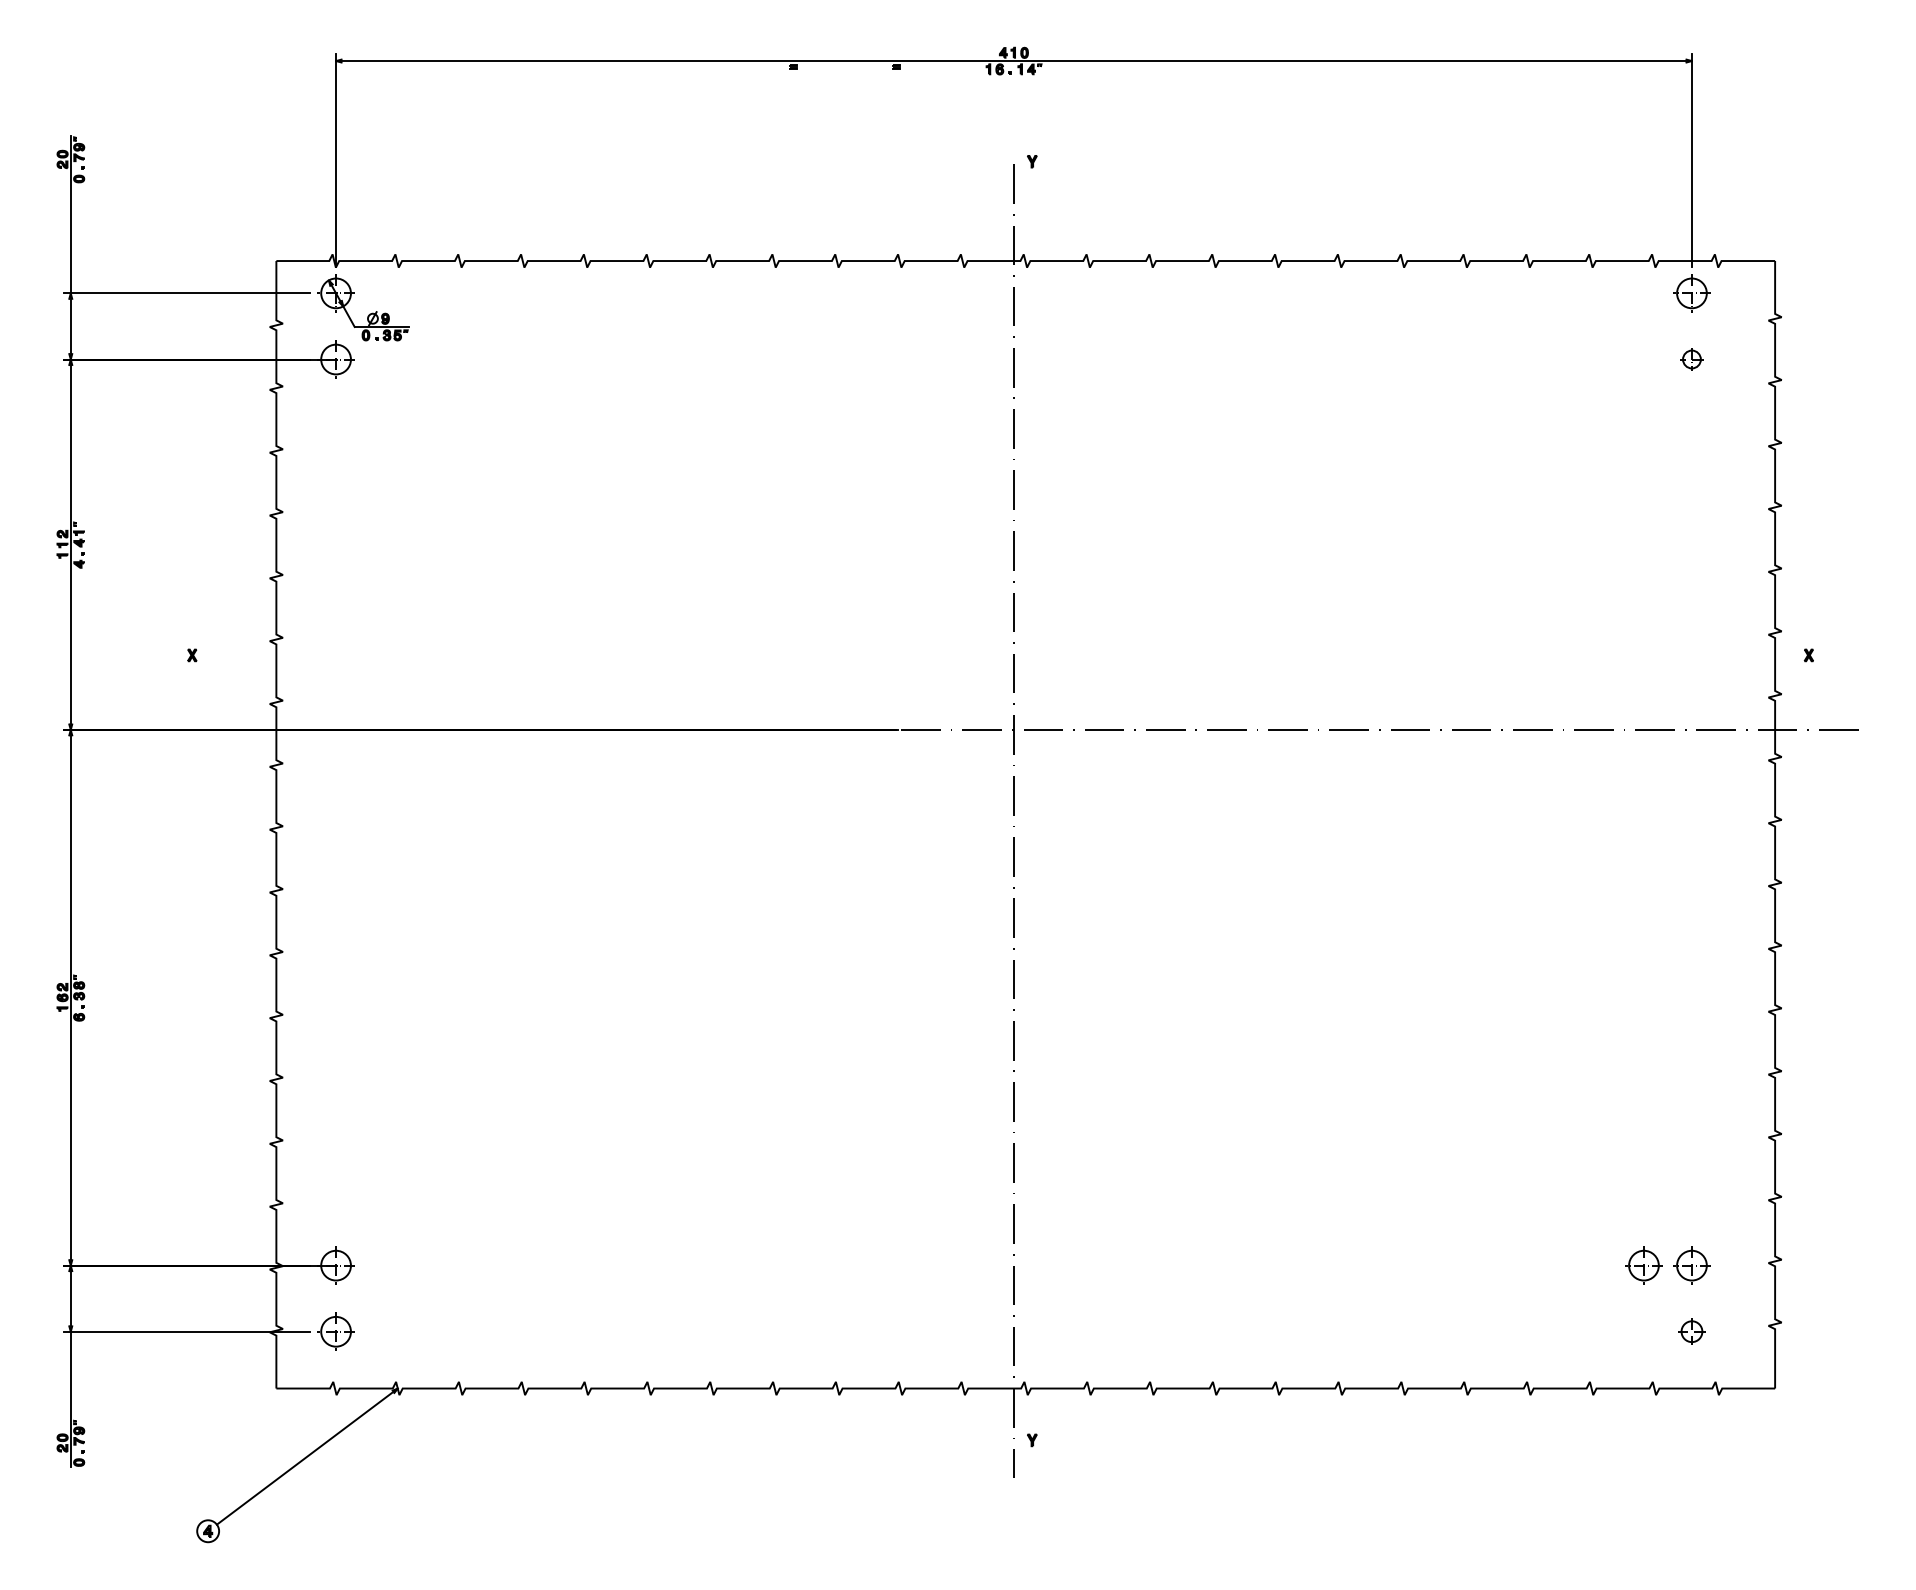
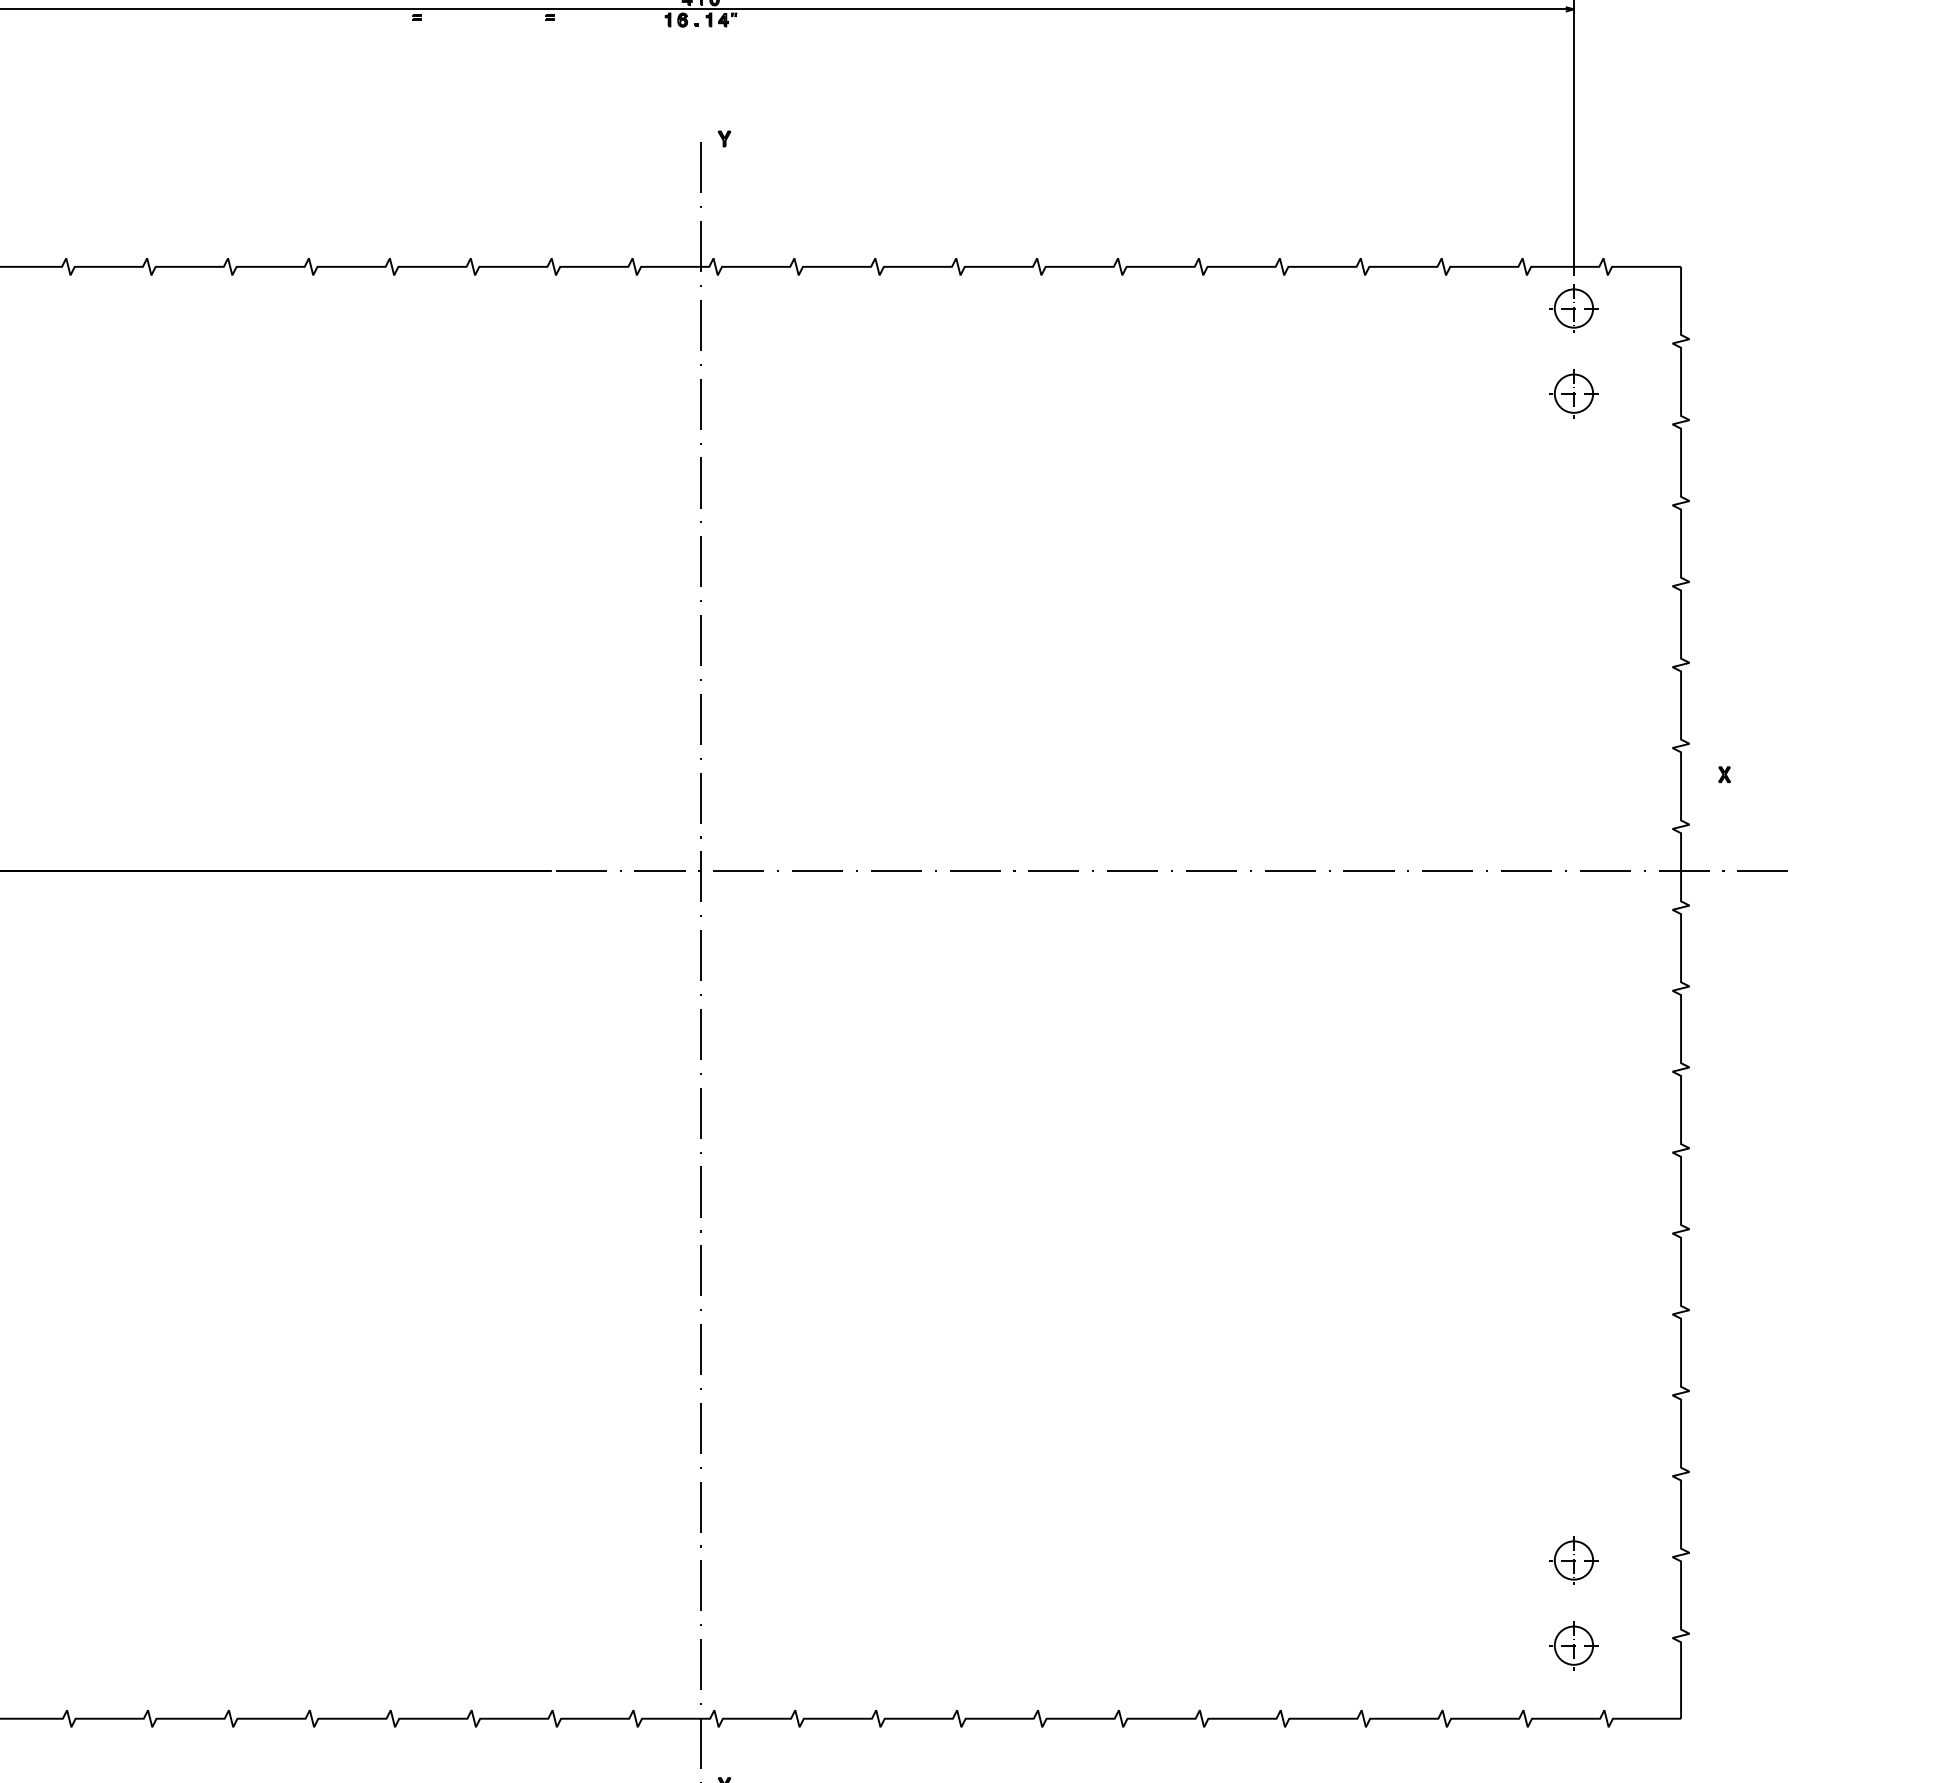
part: (1691, 359) -> (1573, 393), size x1.67
part: (1643, 1265) -> (1511, 1560), removed
part: (1691, 1331) -> (1573, 1645), size x1.43

